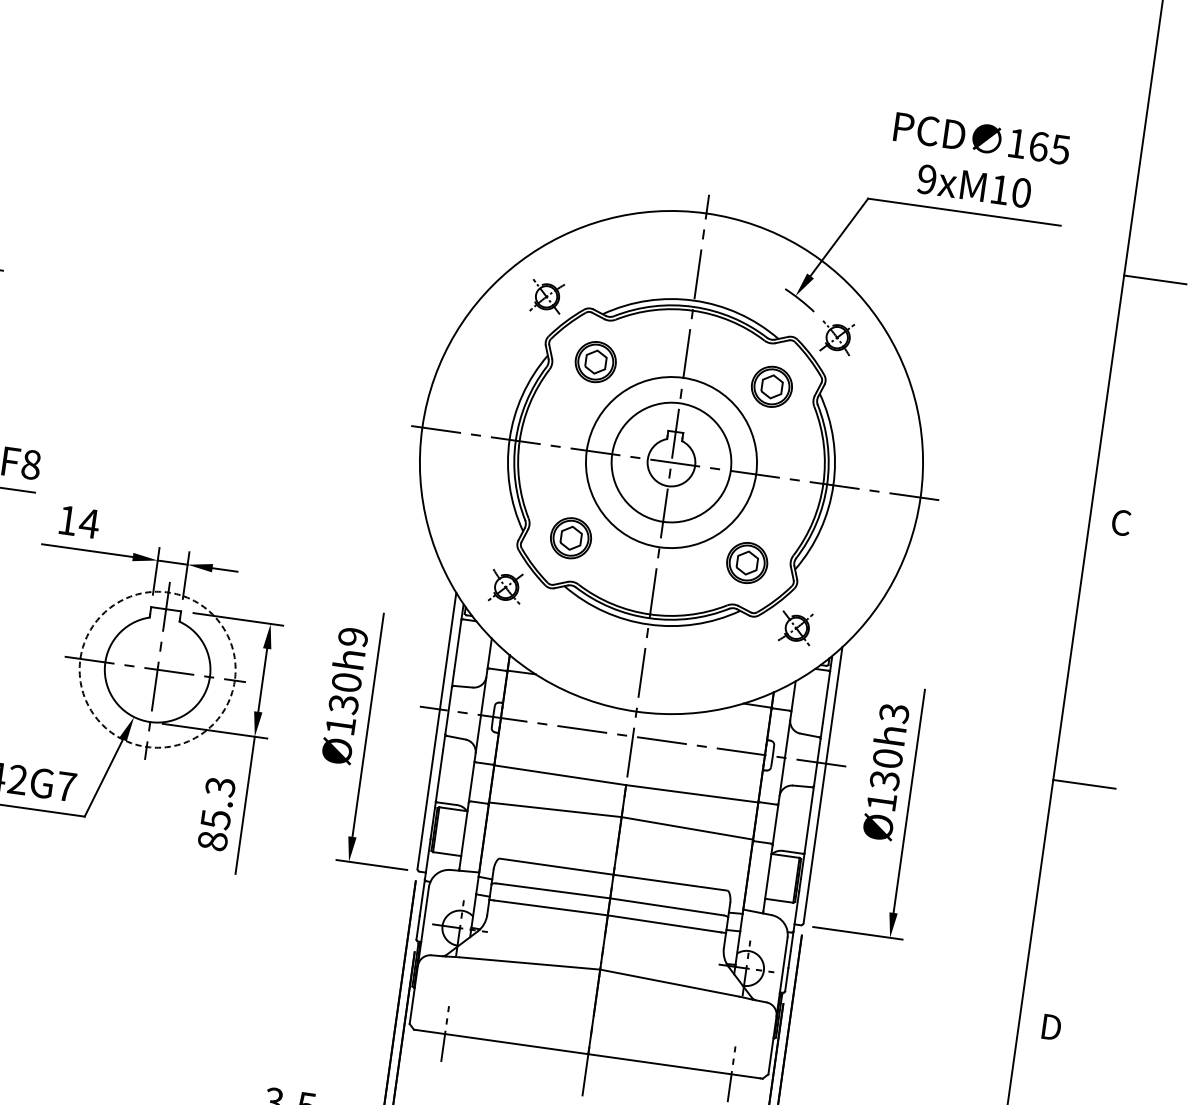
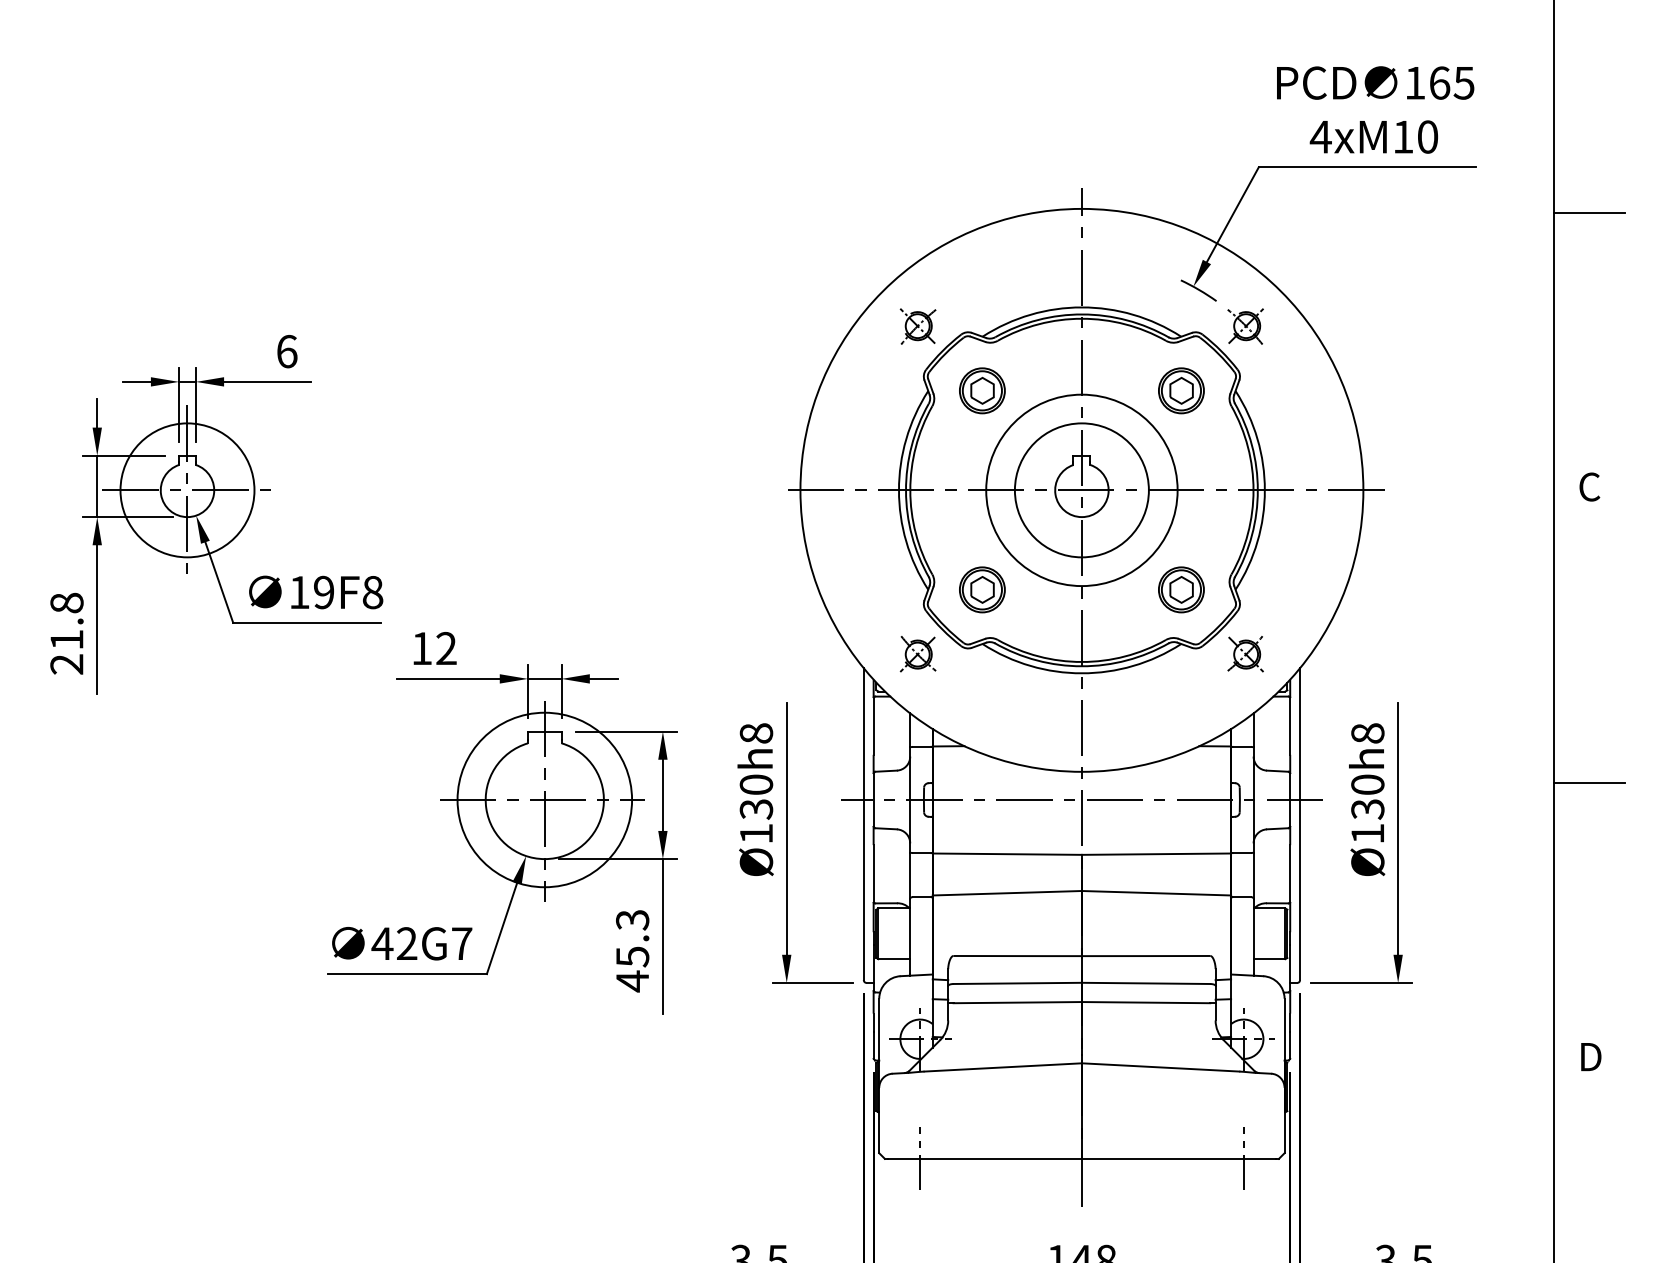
text: (926, 179) -> (1320, 136), 9xM10 -> 4xM10
text: (89, 522) -> (446, 647), 14 -> 12
text: (353, 637) -> (756, 733), Ø130h9 -> Ø130h8
circle: (157, 669) -> (544, 799), dashed -> solid
text: (893, 713) -> (1367, 733), Ø130h3 -> Ø130h8
text: (212, 841) -> (632, 981), 85.3 -> 45.3

